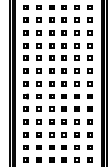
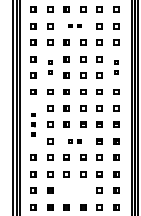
part: (57, 19) -> (74, 25), size x0.6
part: (38, 51) -> (49, 66), size x0.6
part: (89, 51) -> (115, 66), size x0.6
part: (25, 96) -> (32, 124), size x0.6
part: (57, 108) -> (74, 140), size x0.6
part: (57, 147) -> (74, 190), removed

